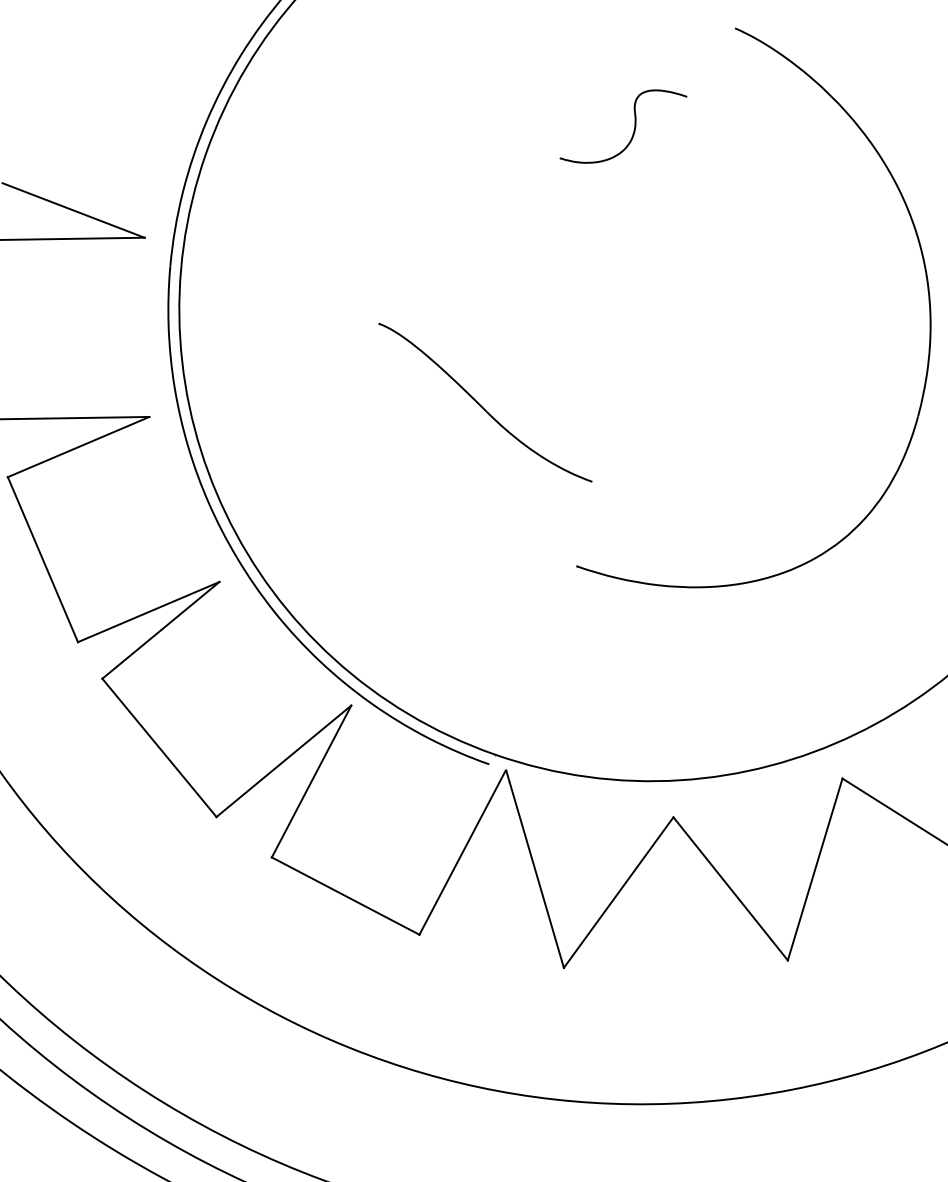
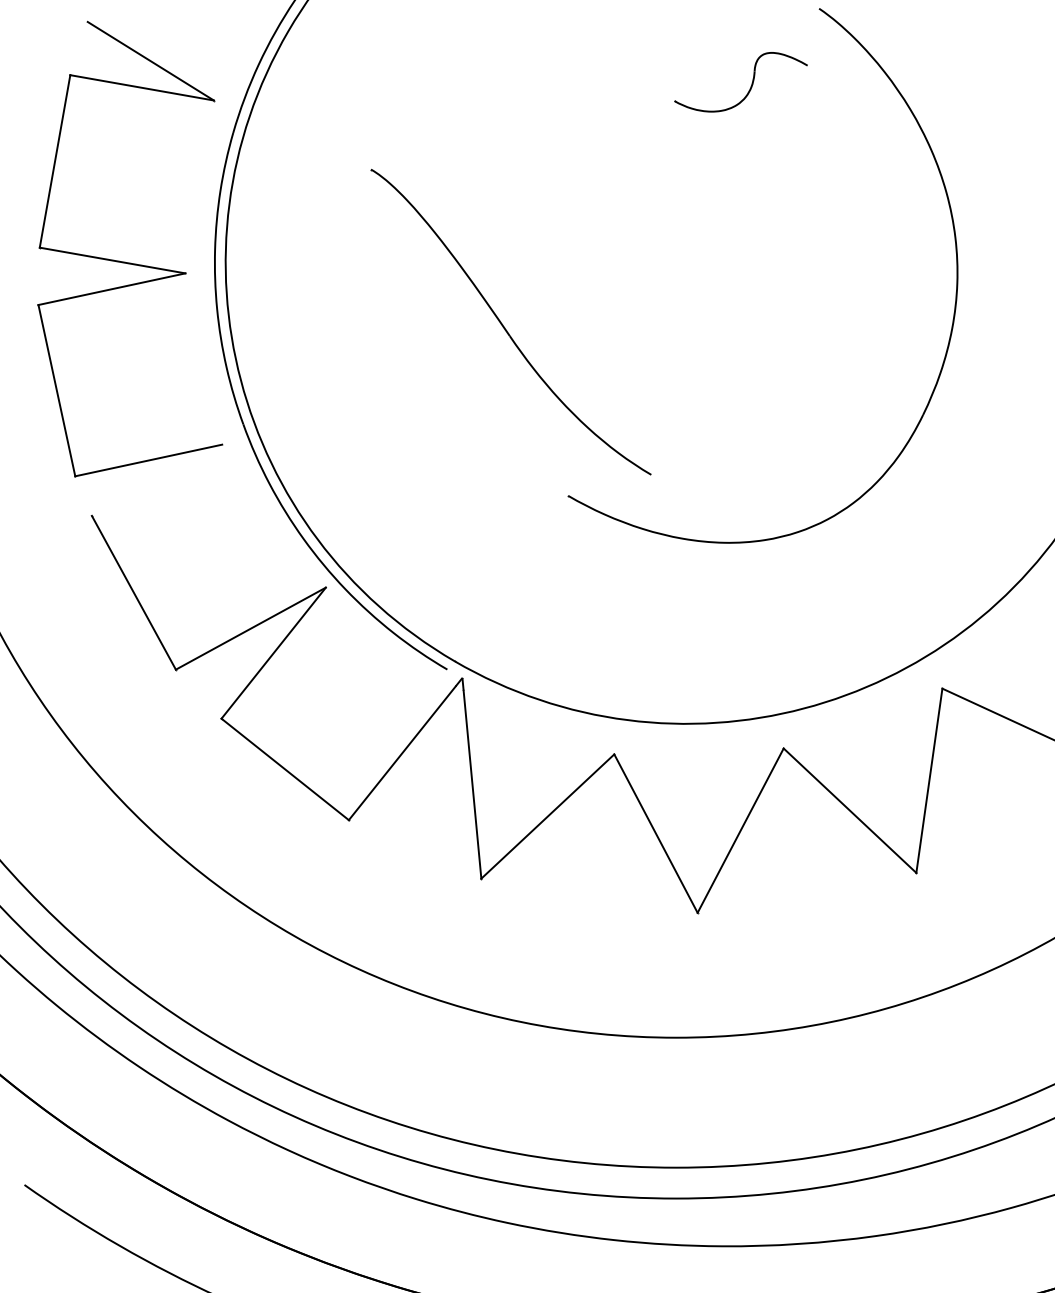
part: (633, 128) -> (750, 86), moved
part: (485, 402) -> (510, 321), size x1.6
line: (160, 629) -> (156, 479), removed

